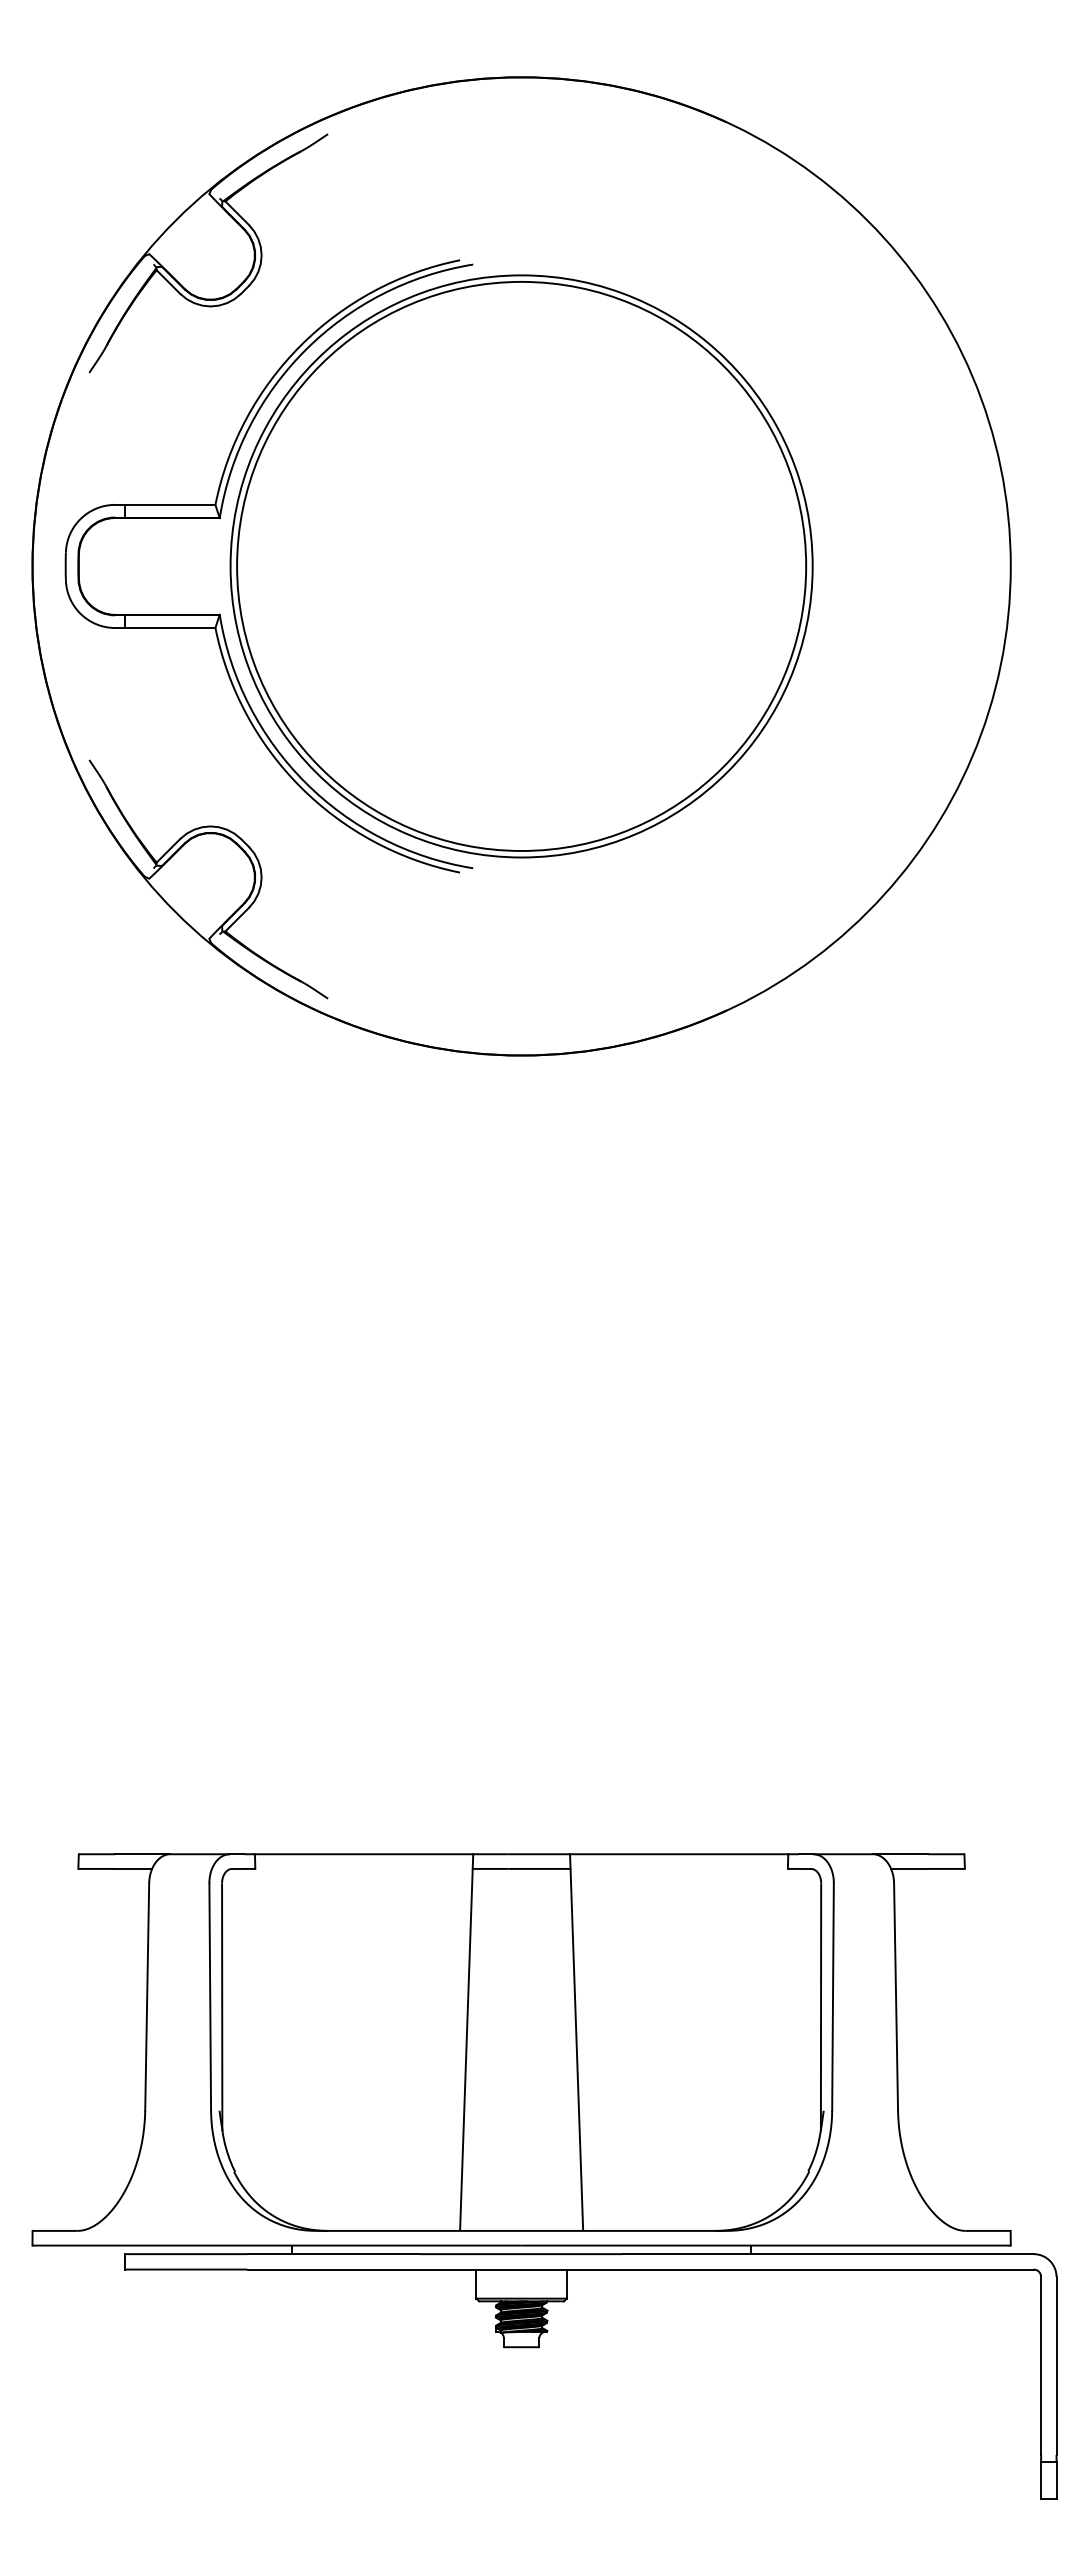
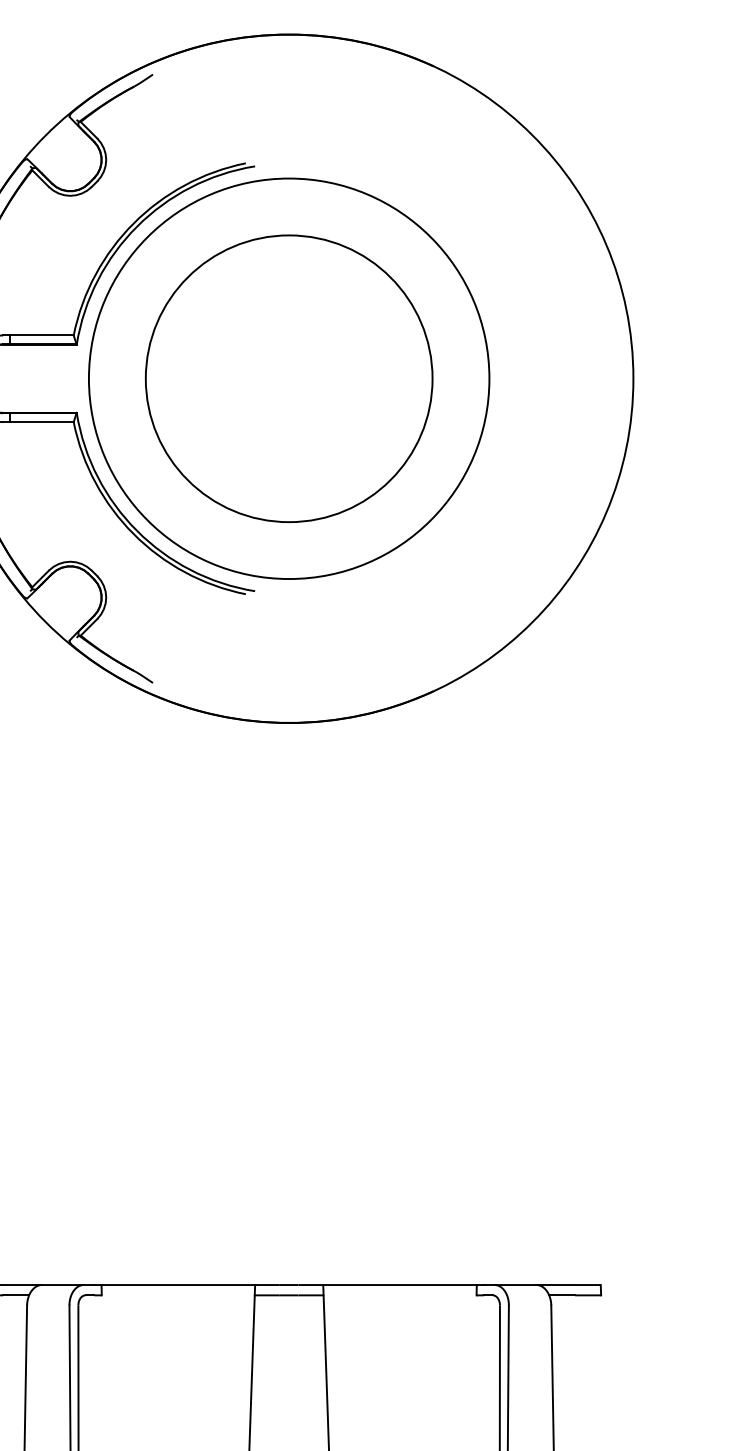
circle: (521, 566) -> (289, 378), size x0.7

